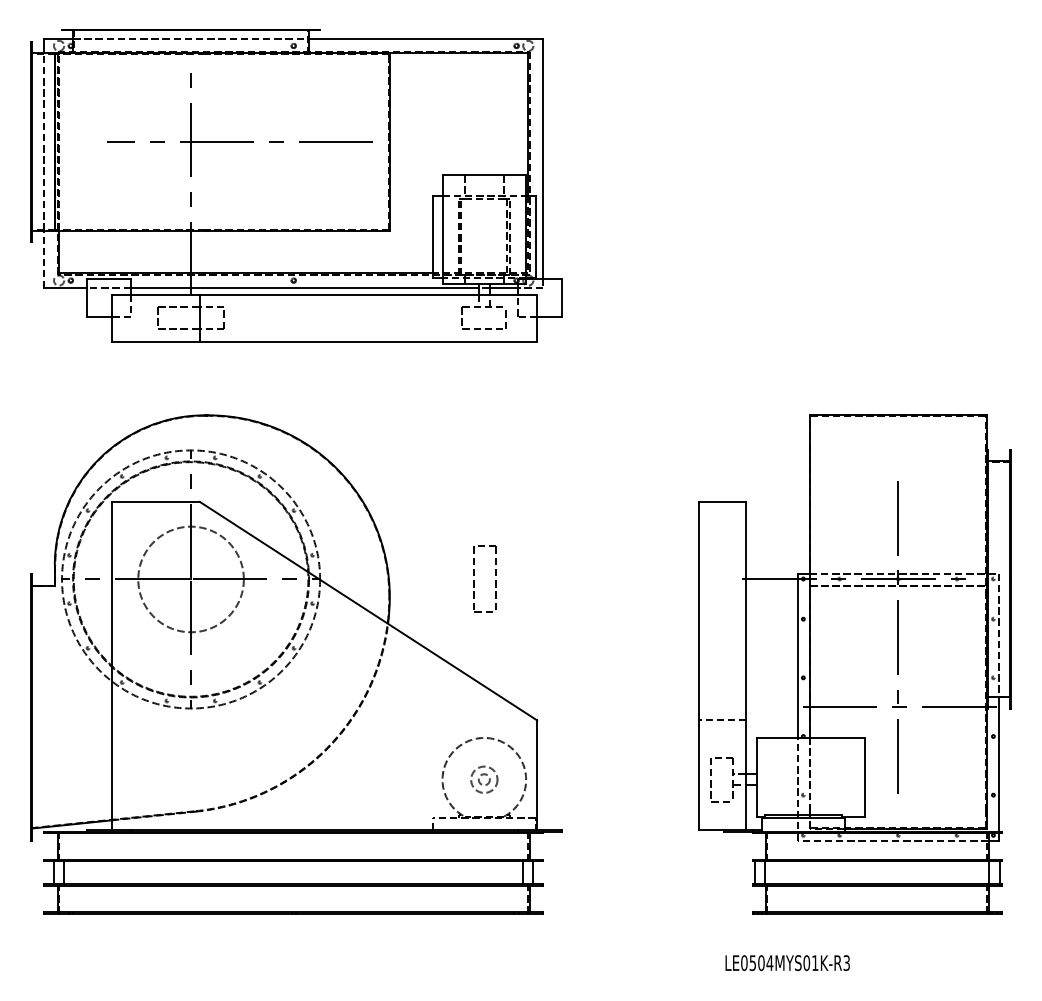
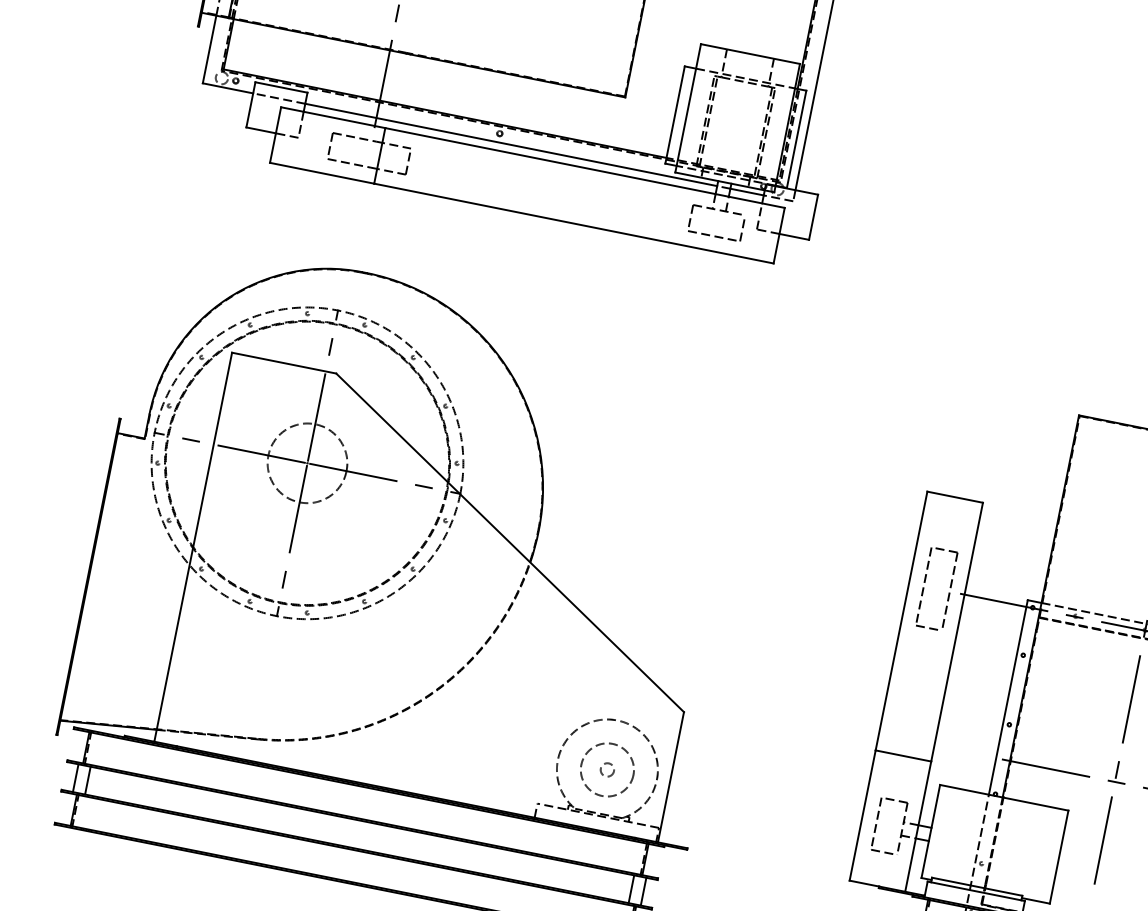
line: (44, 259) -> (209, 49), dashed -> solid
circle: (191, 579) -> (308, 463), size x0.62
part: (474, 580) -> (923, 587), moved
line: (721, 720) -> (902, 755), dashed -> solid
circle: (484, 779) -> (607, 769), size x1.67

